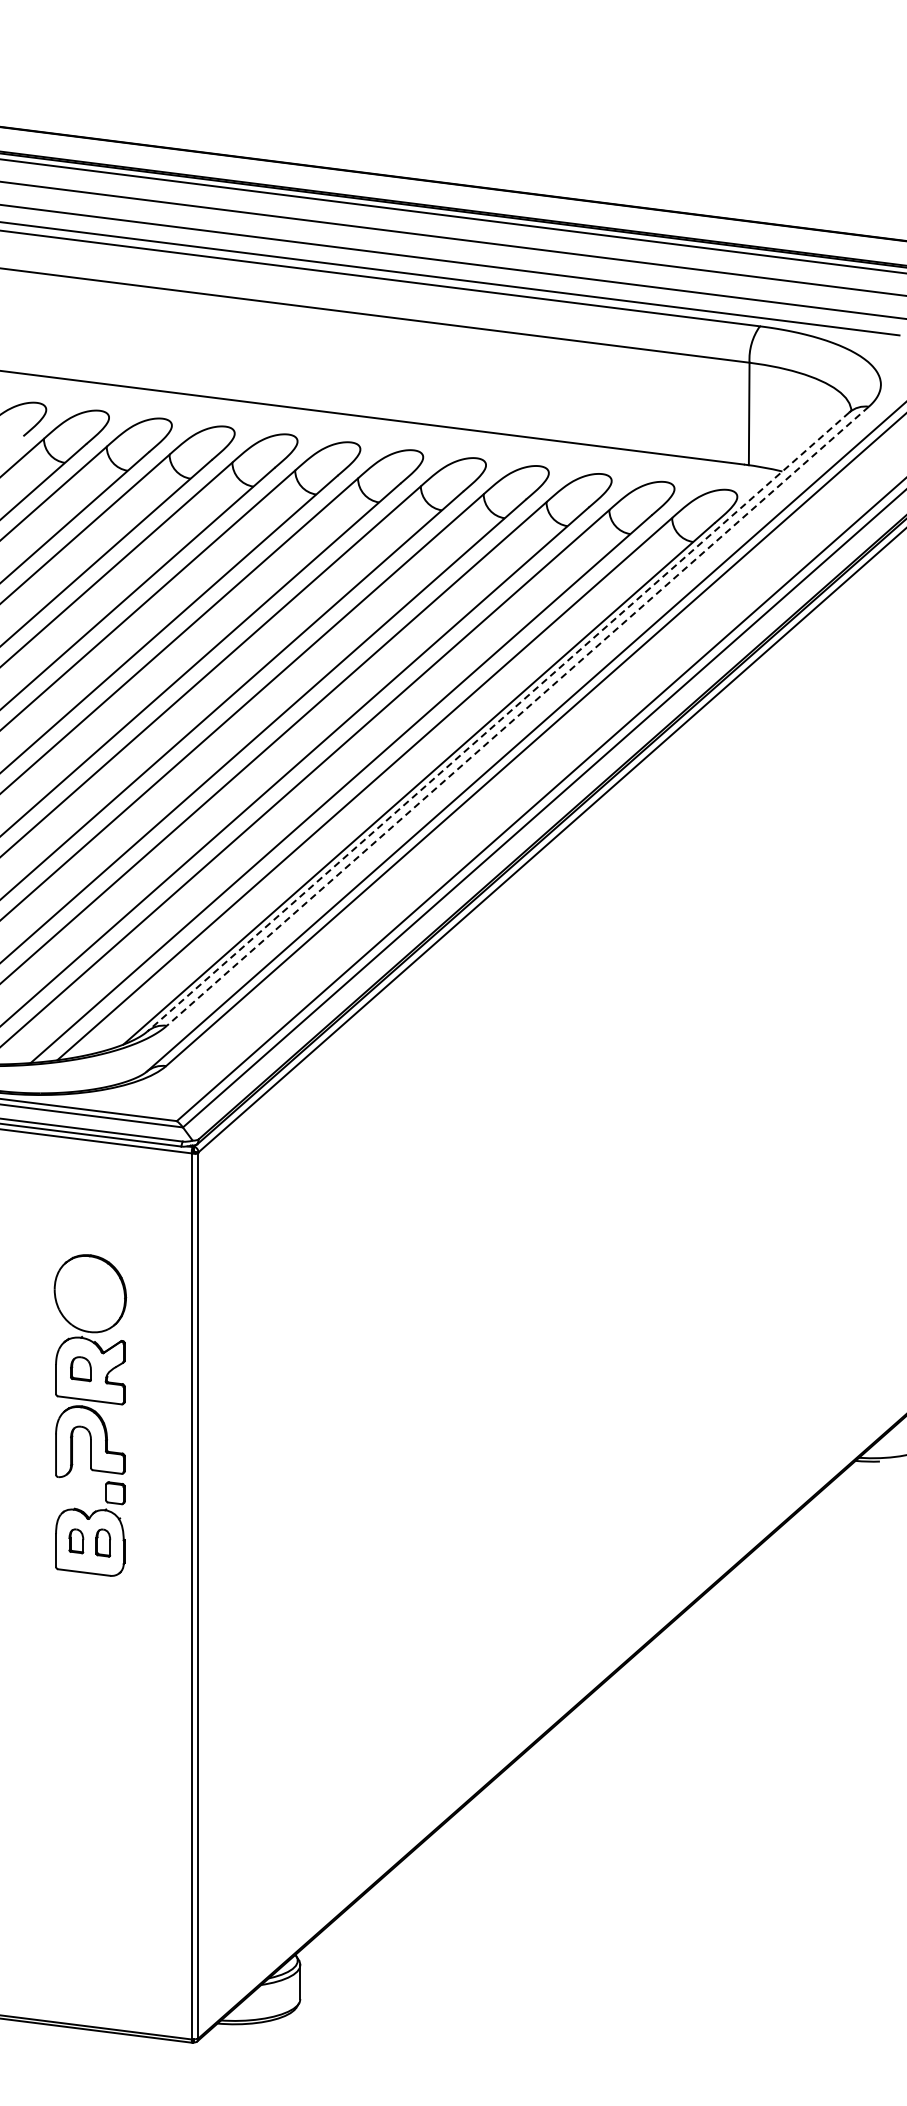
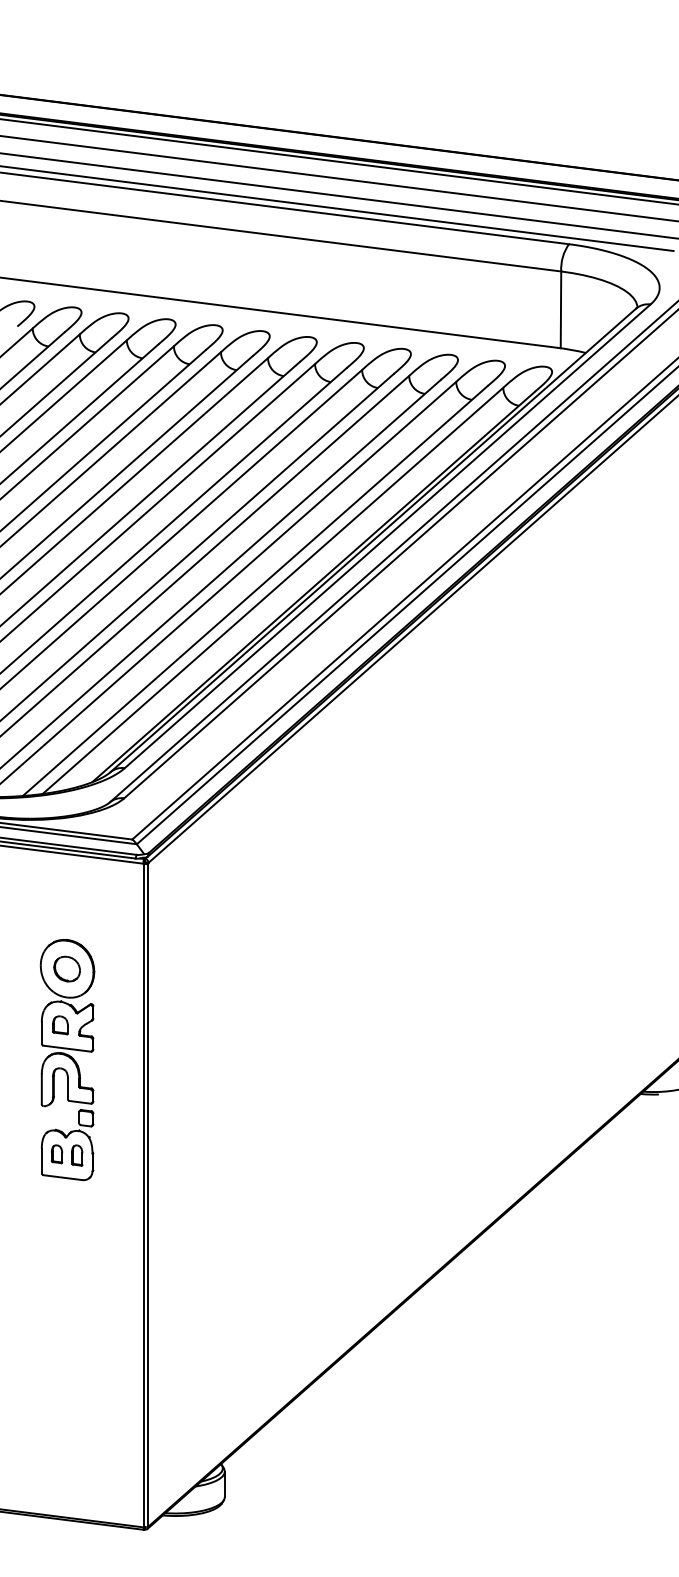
line: (517, 716) -> (387, 536), dashed -> solid
line: (498, 721) -> (373, 540), dashed -> solid
part: (89, 1293) -> (66, 968), added

